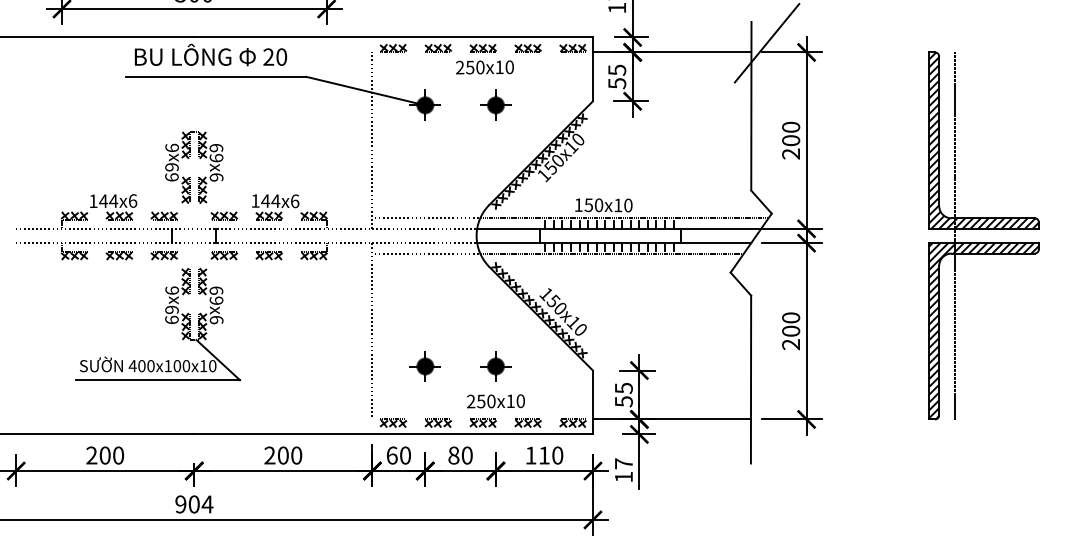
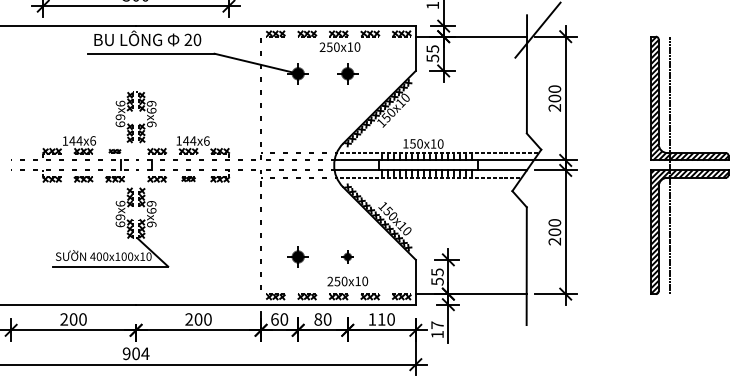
part: (163, 215) -> (114, 151), size x0.6
part: (268, 255) -> (188, 179), size x0.7
part: (495, 366) -> (347, 256), size x0.6

